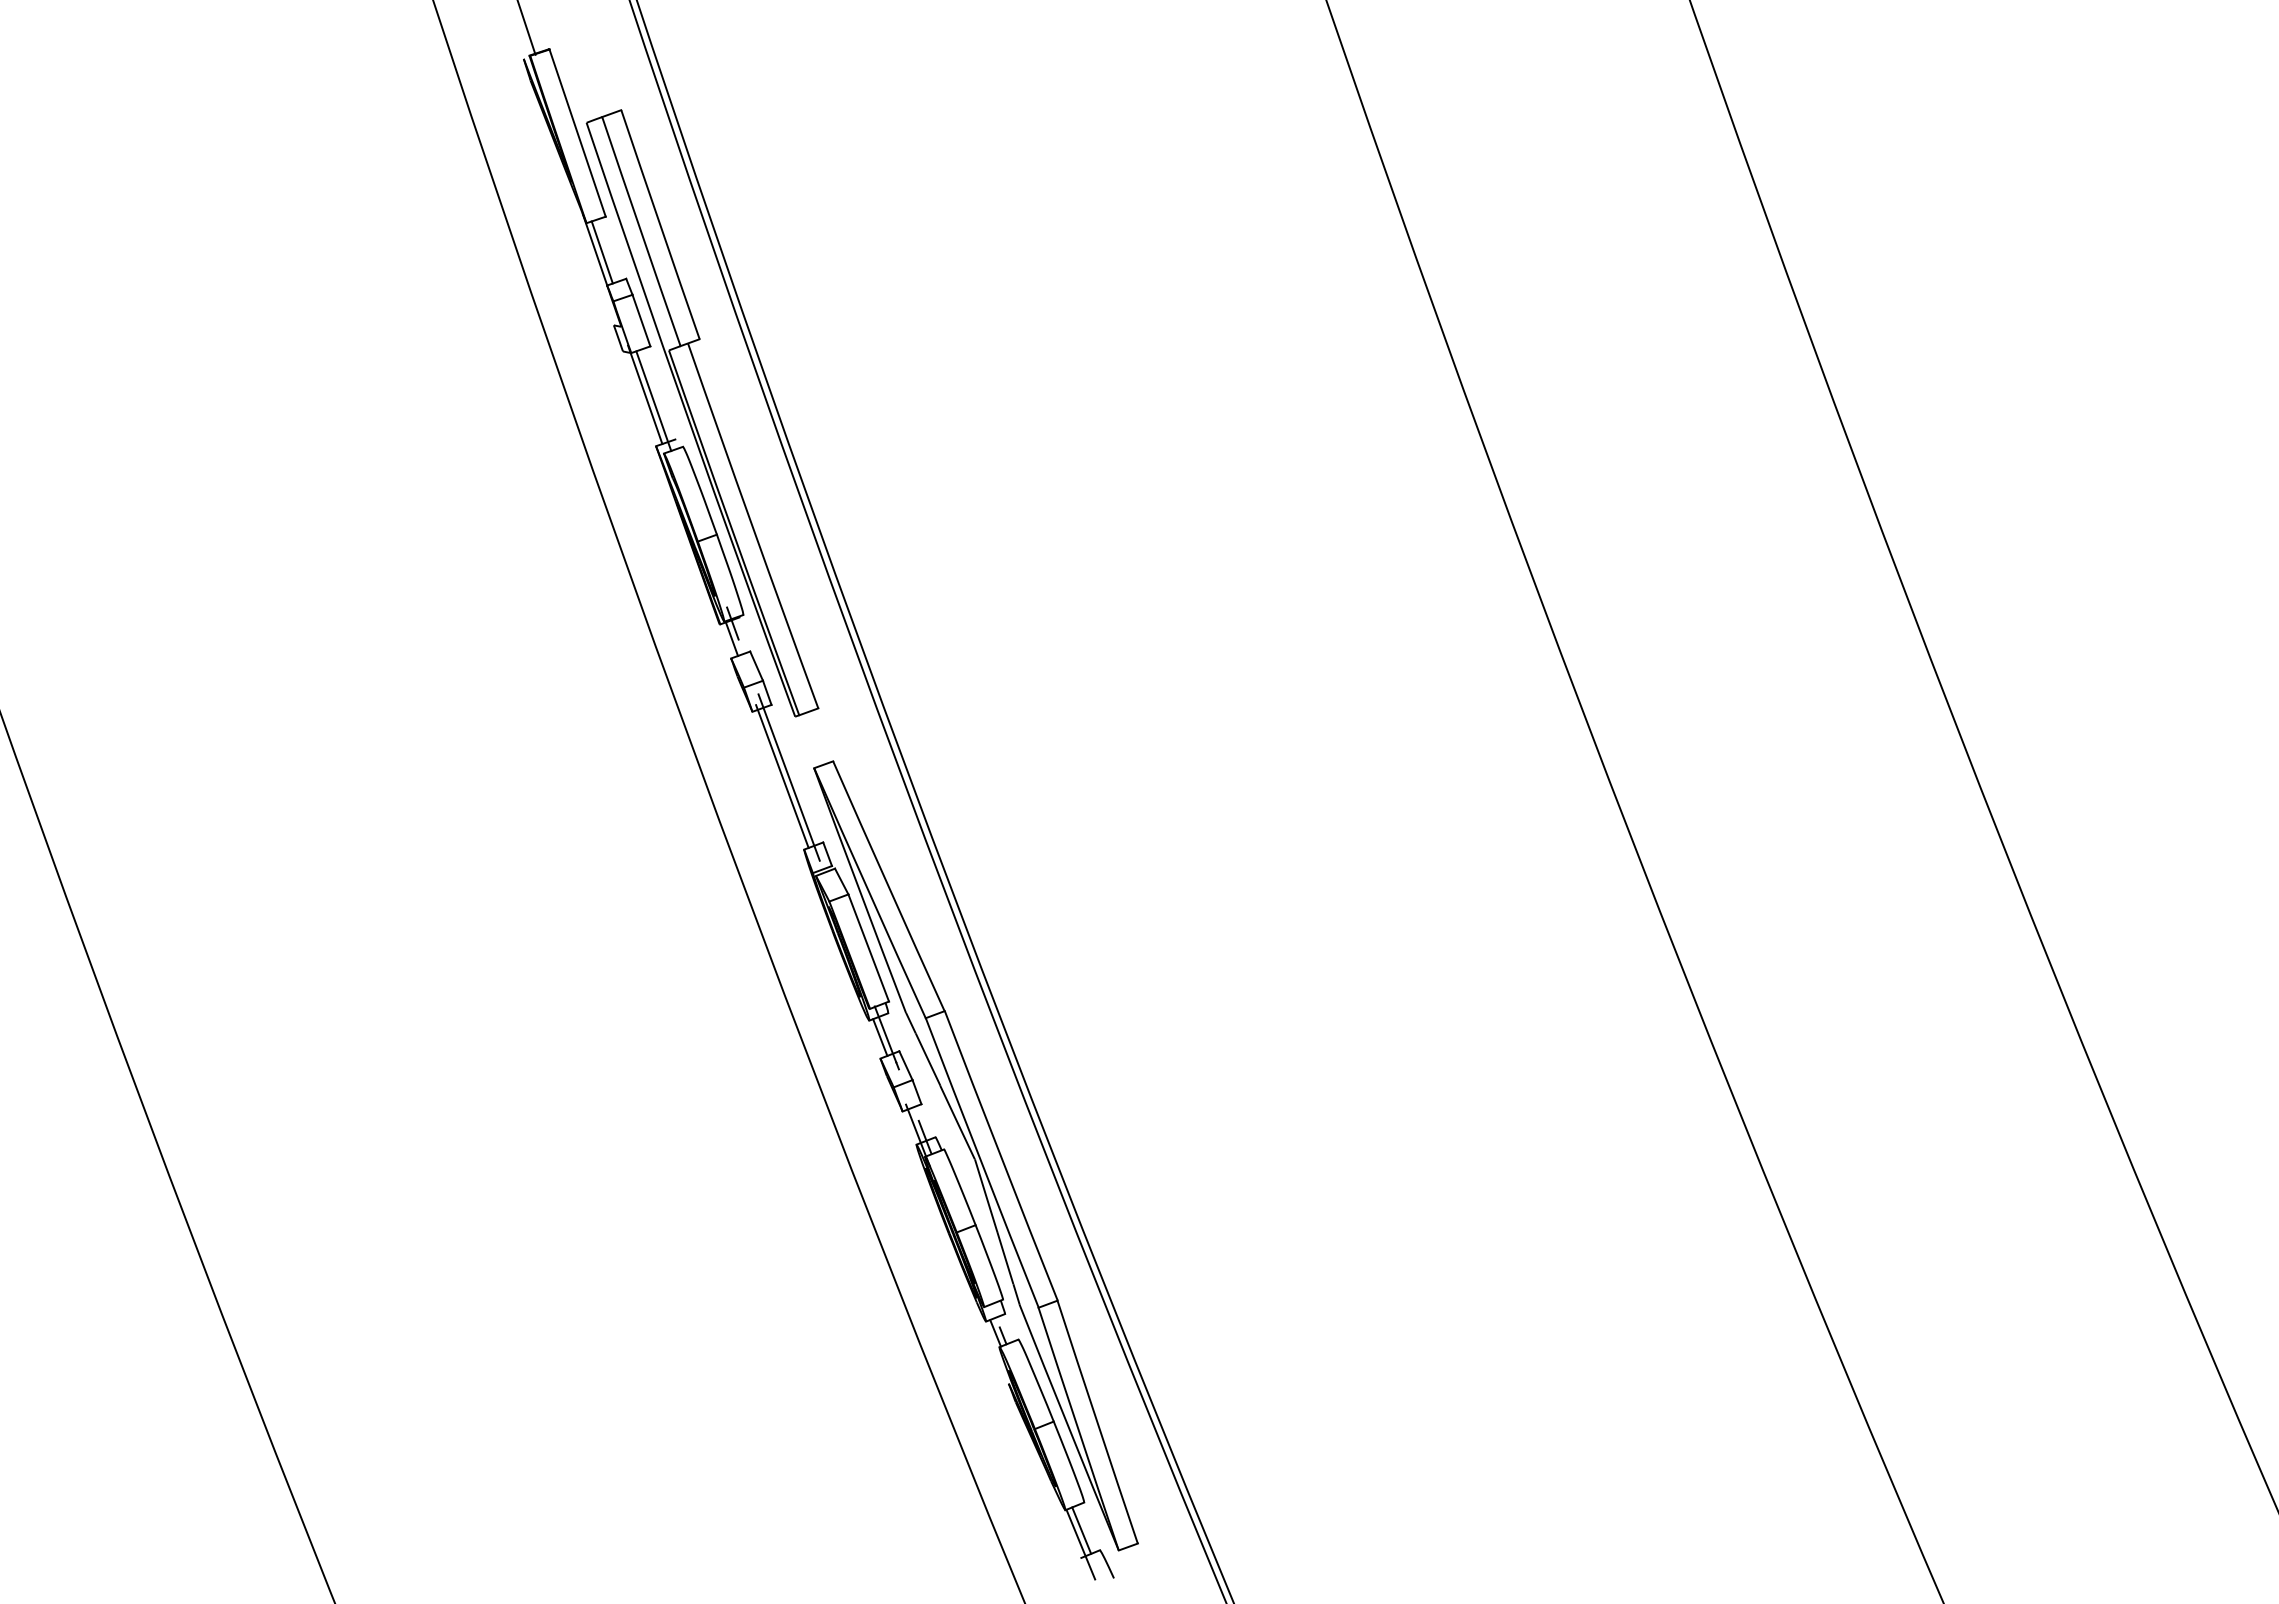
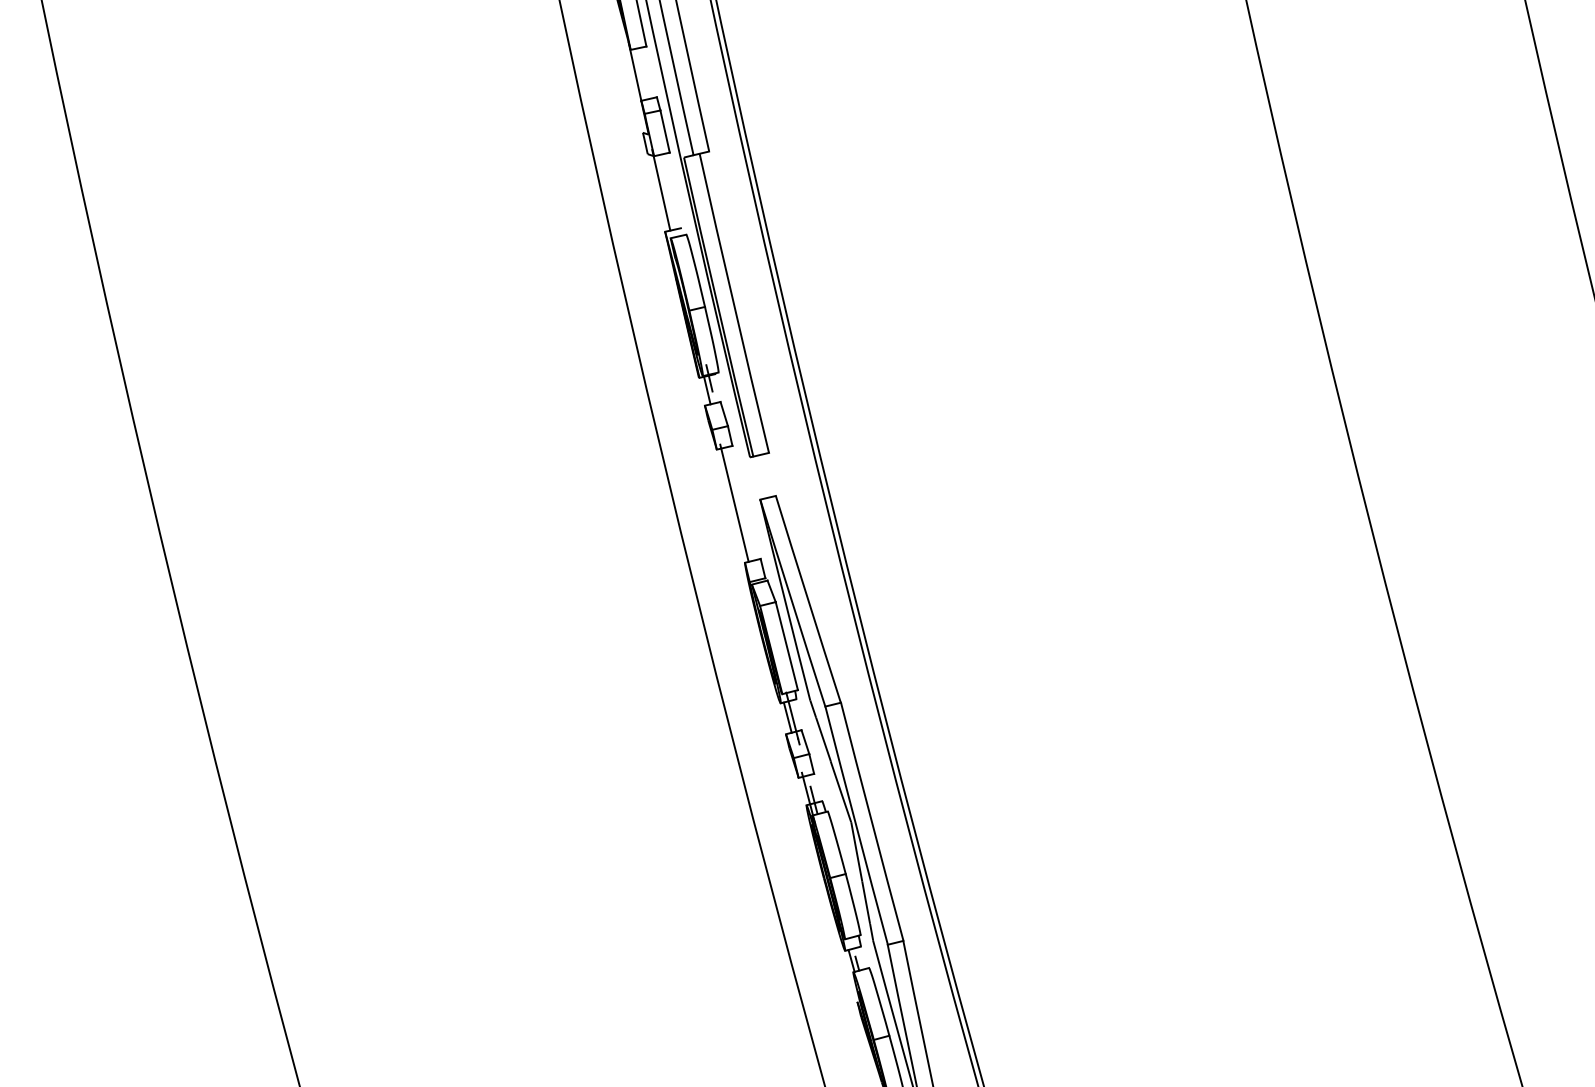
line: (601, 252) -> (639, 74), removed
line: (653, 401) -> (667, 196), removed
line: (788, 777) -> (739, 504), removed

